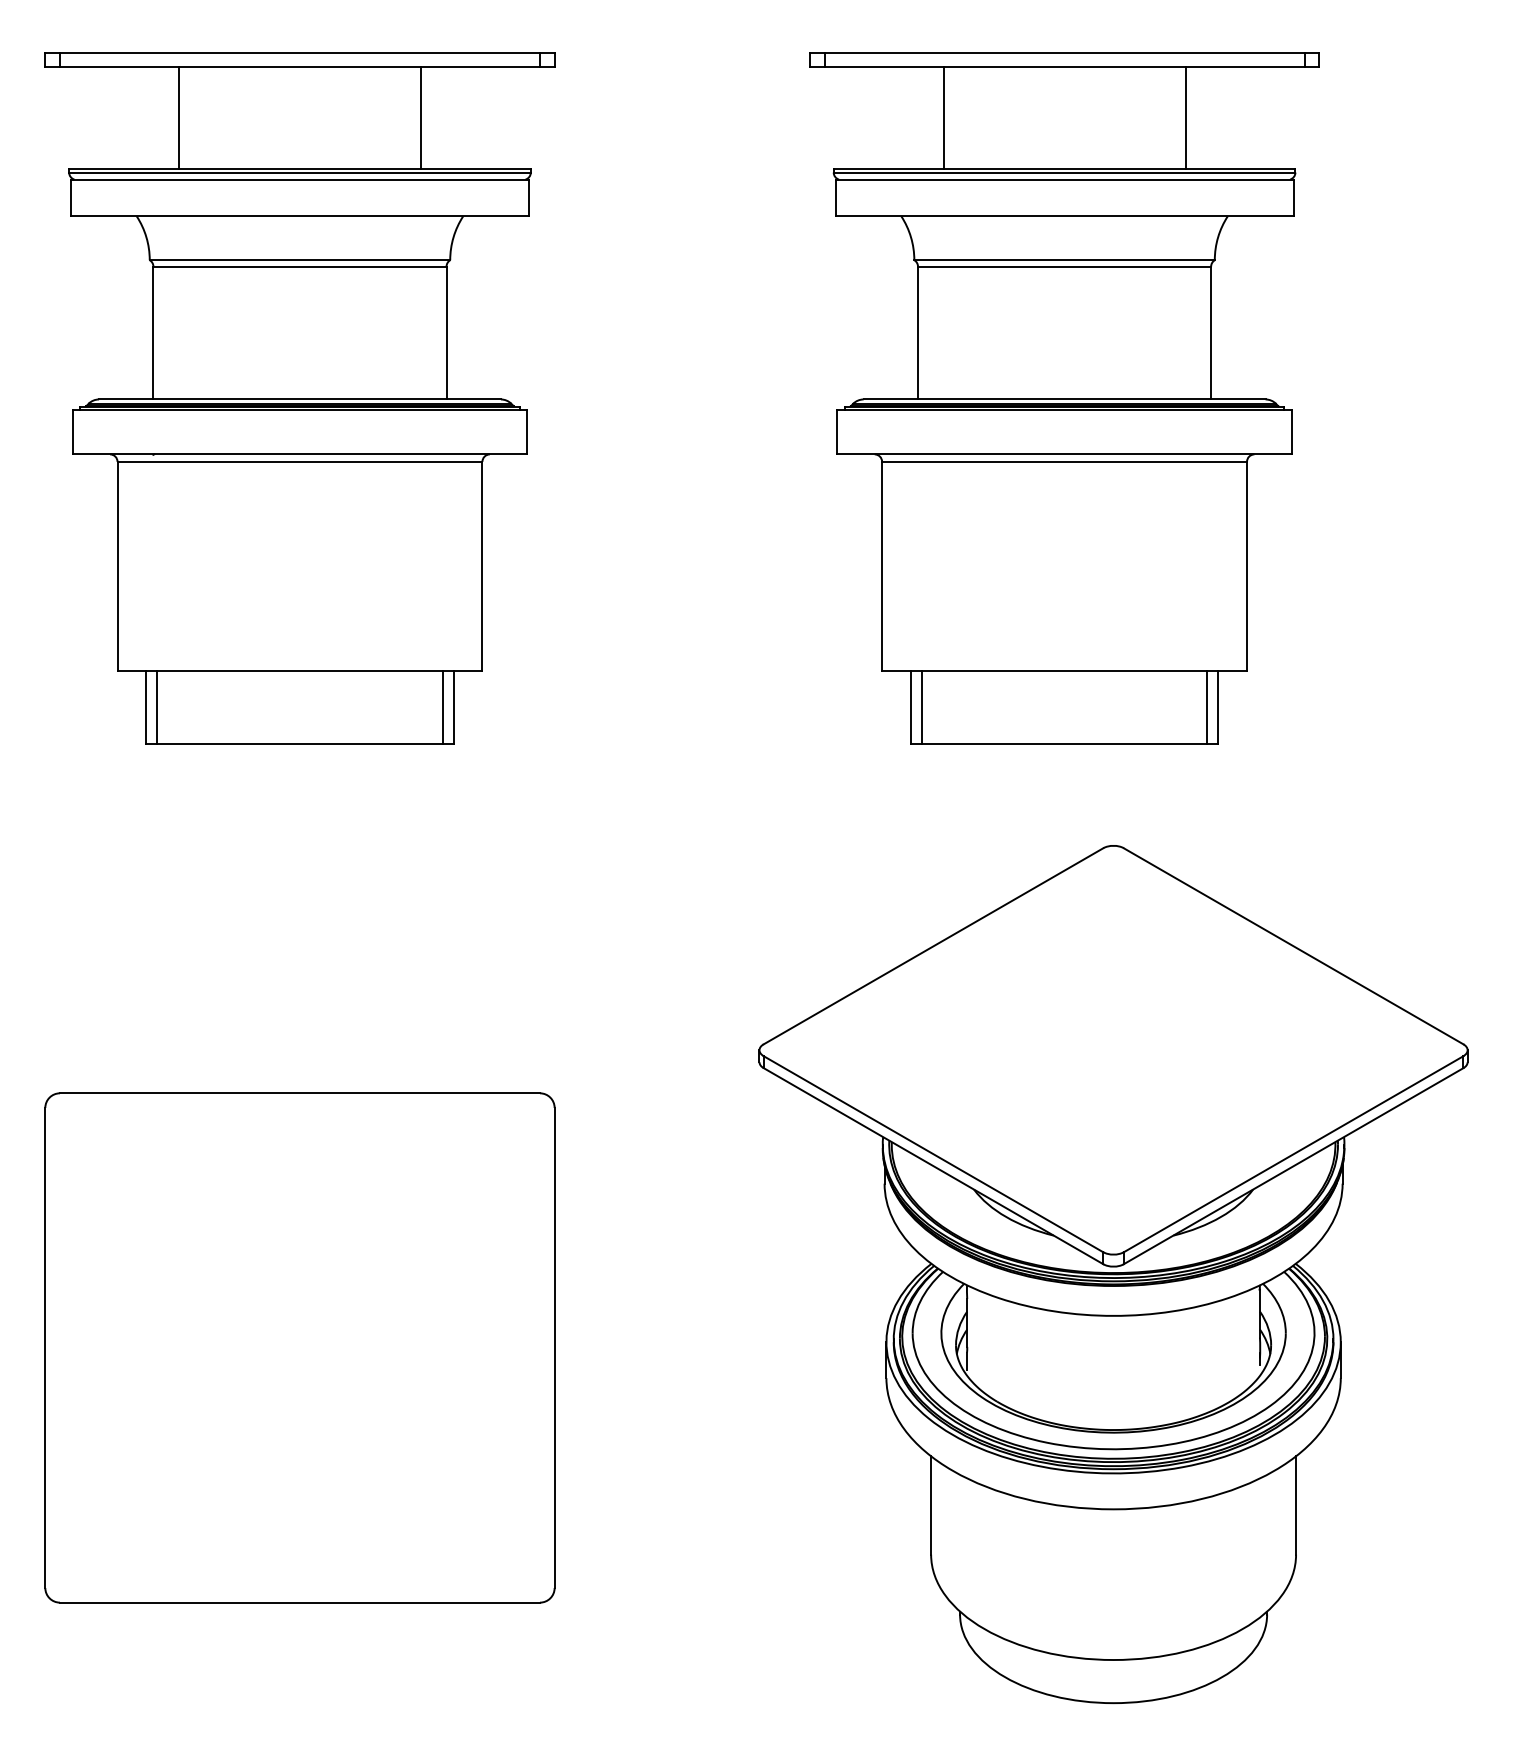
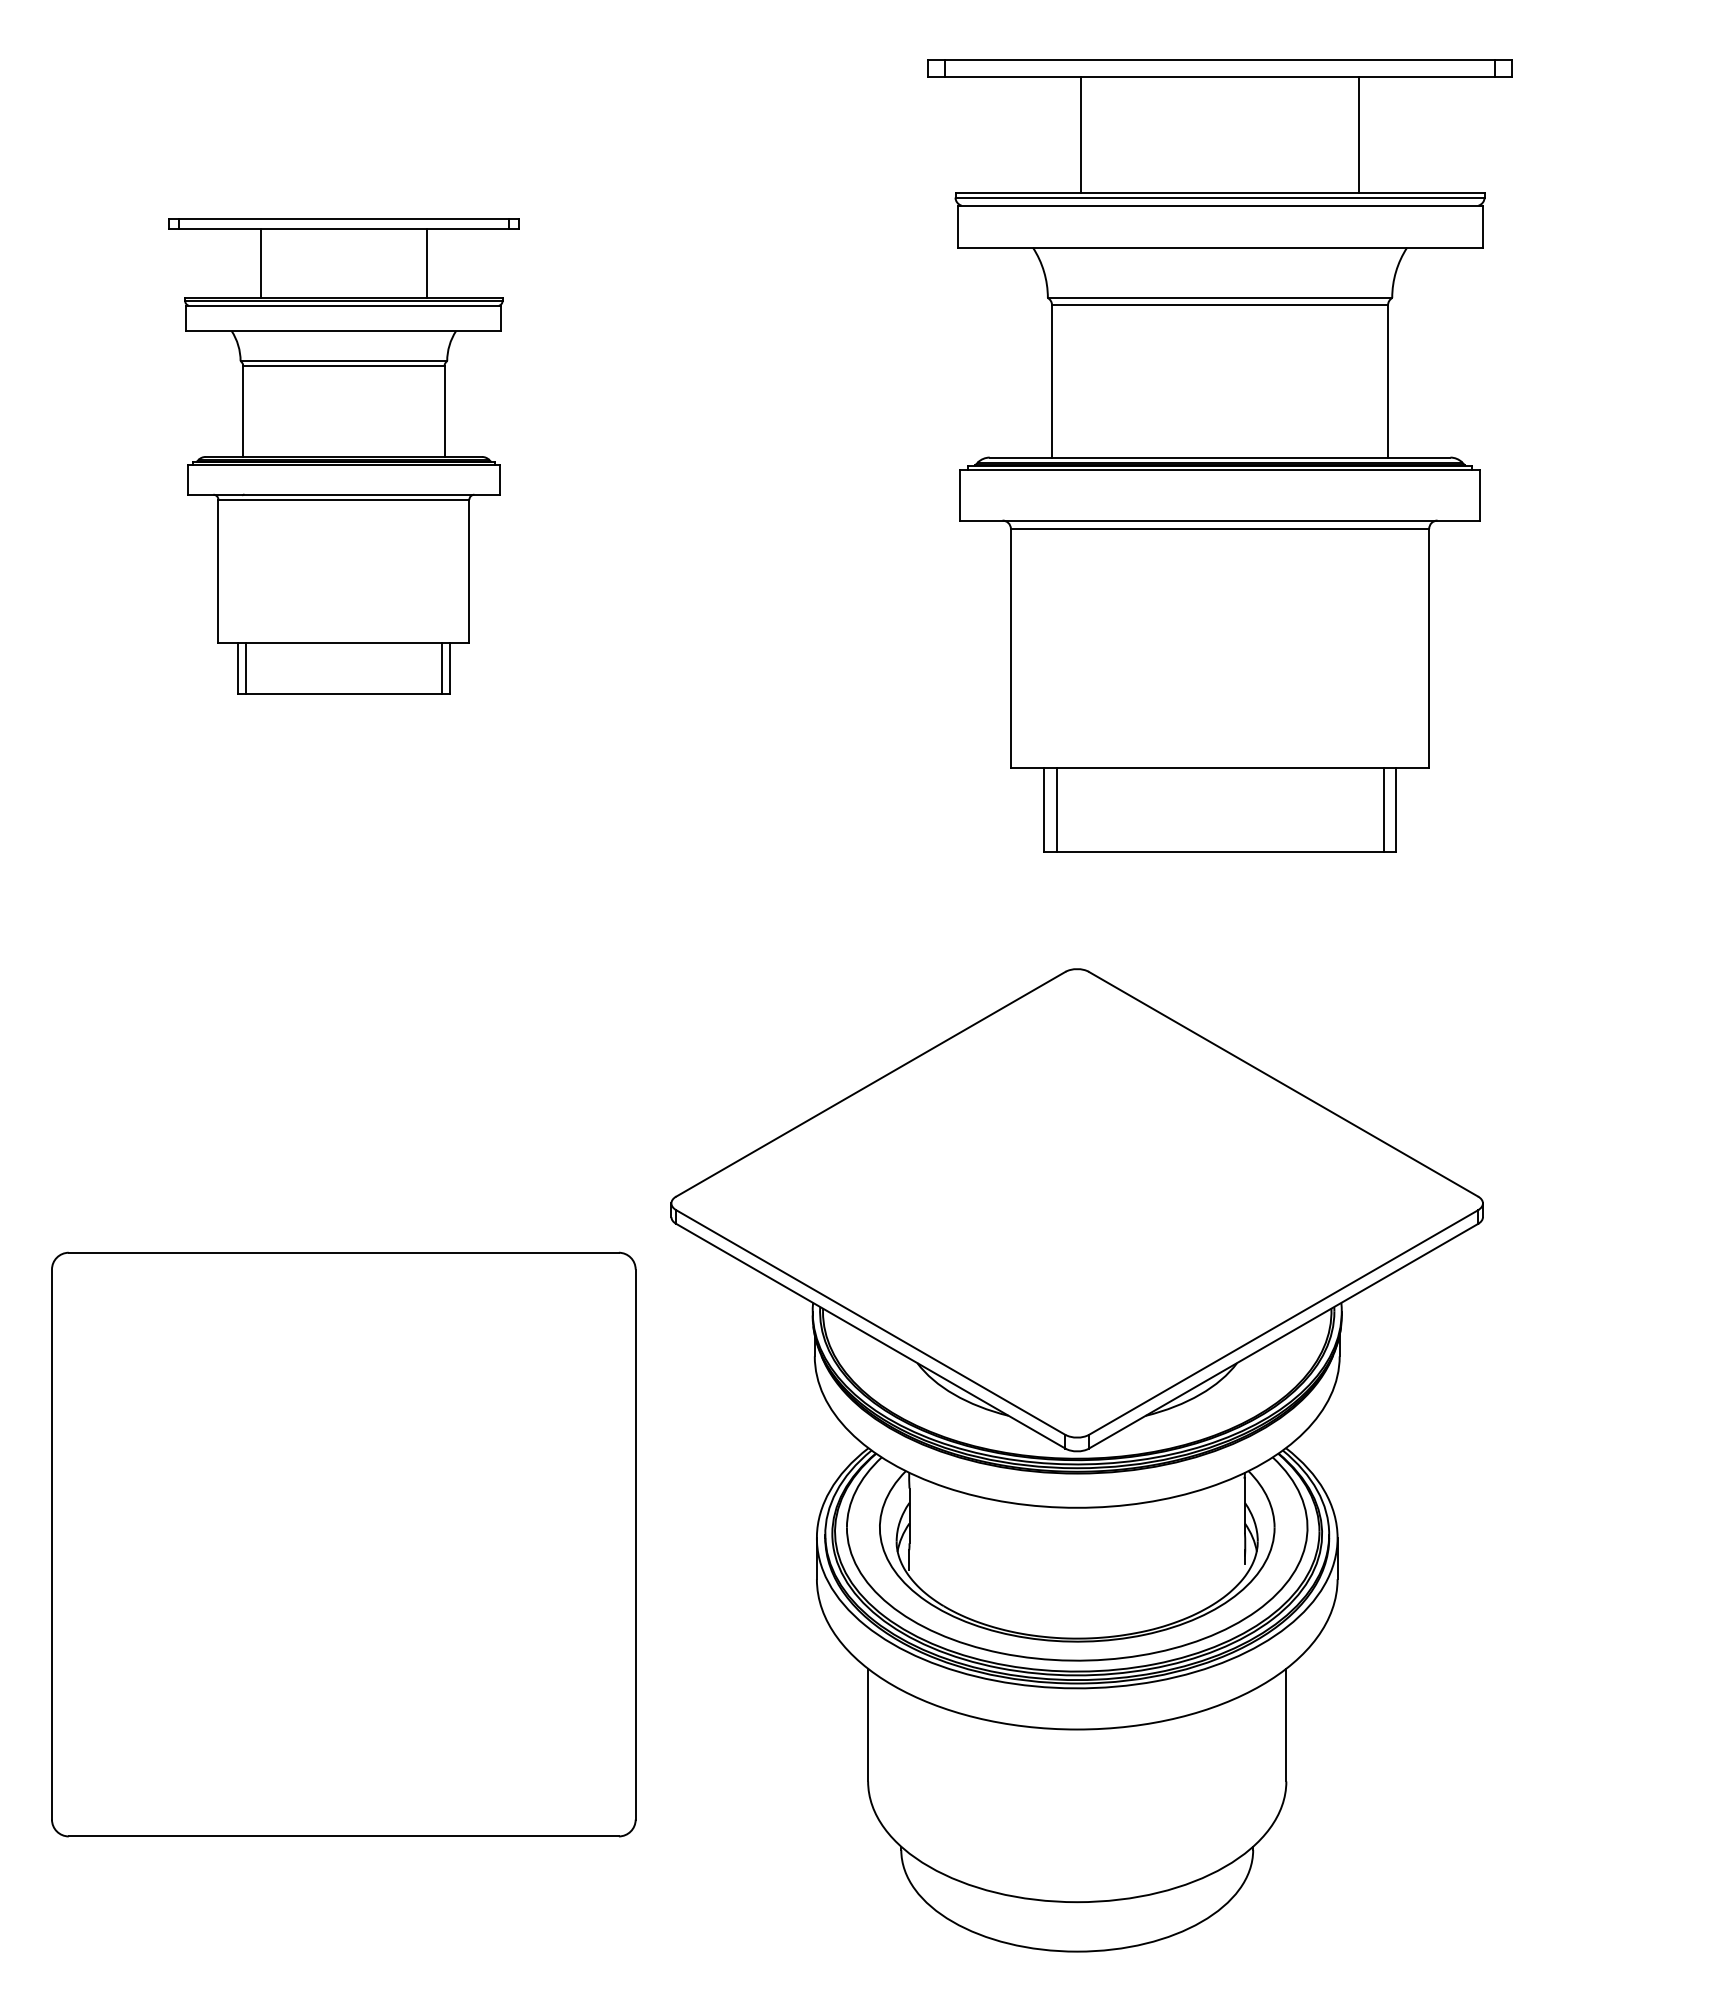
part: (299, 397) -> (343, 455), size x0.6
part: (1112, 1274) -> (1076, 1460), moved

